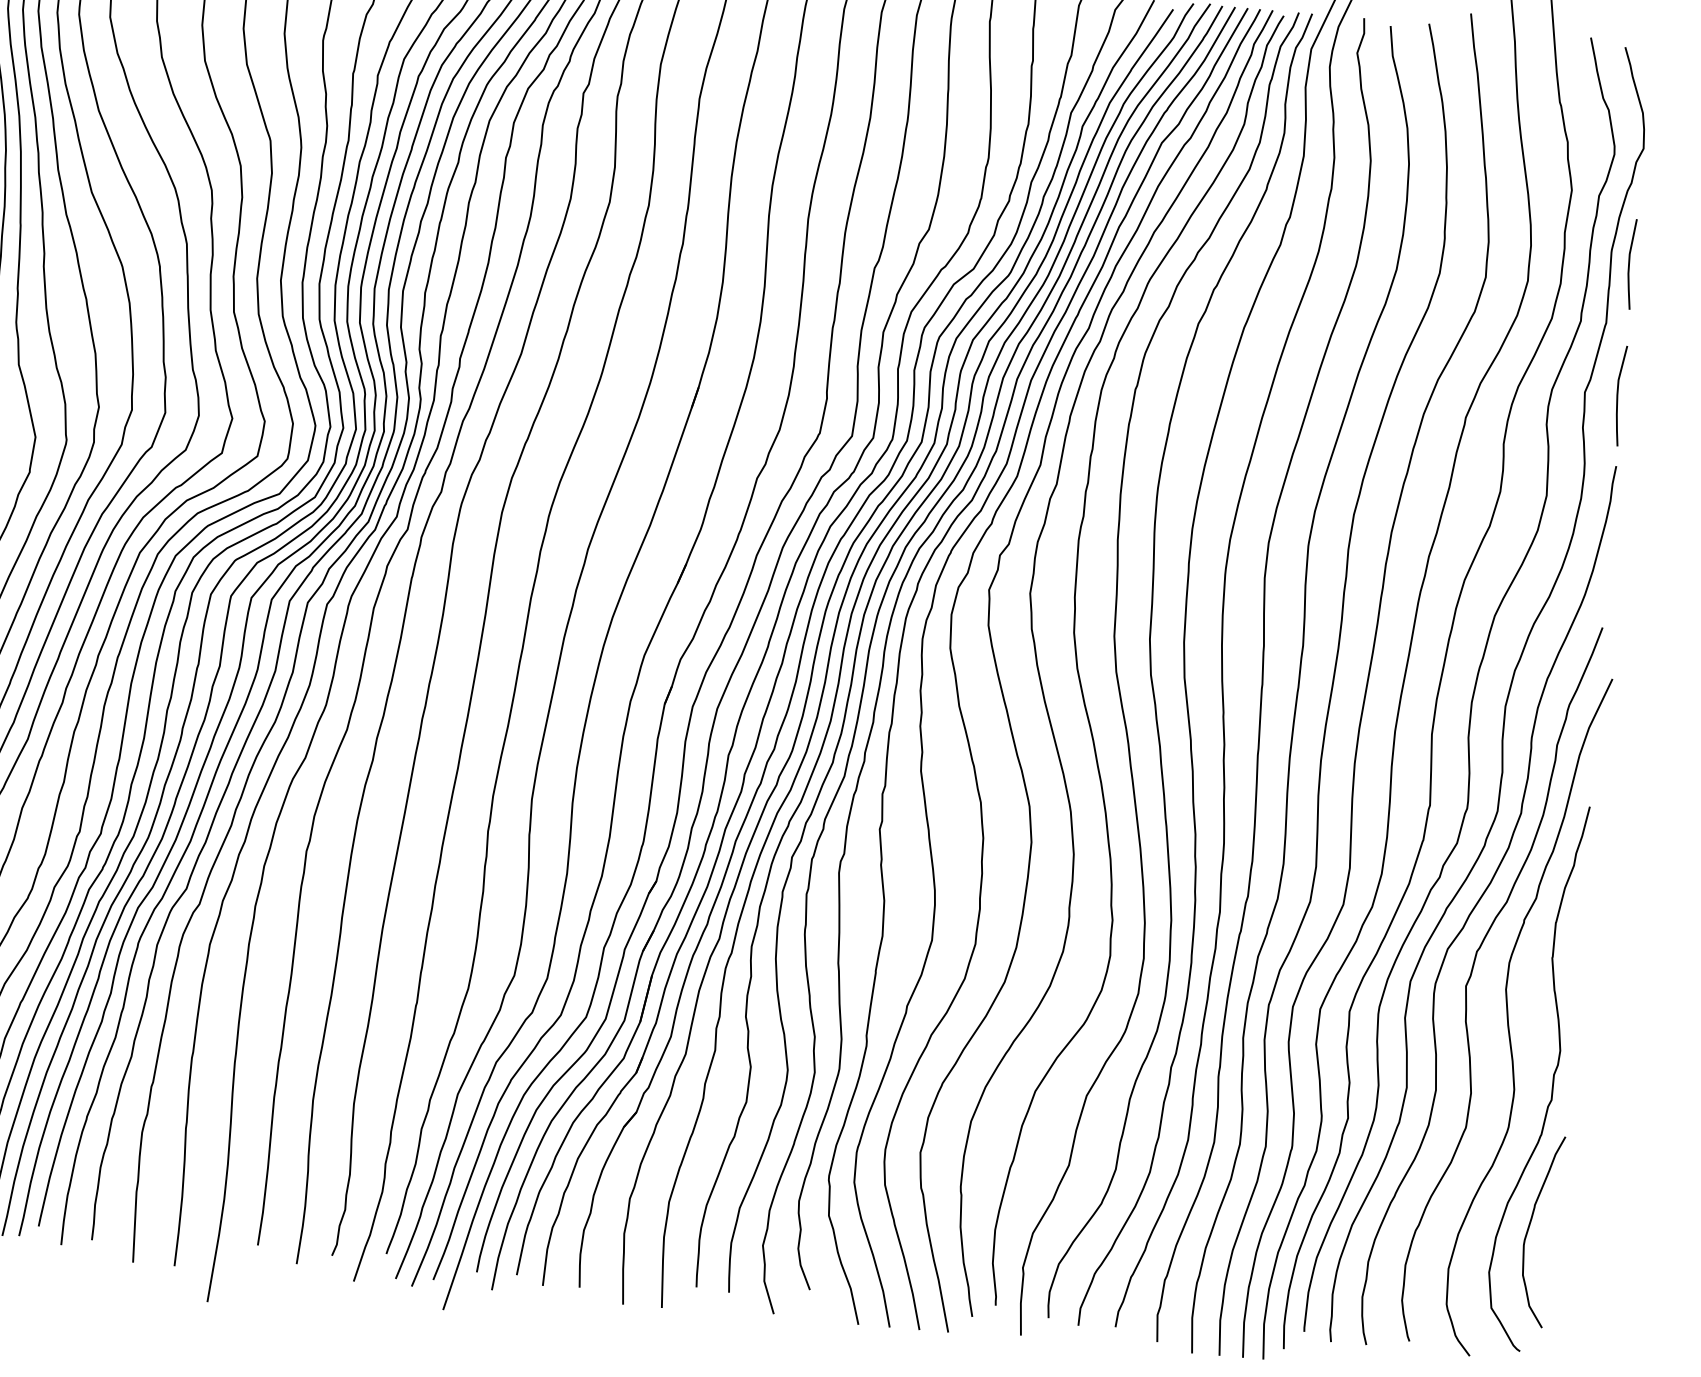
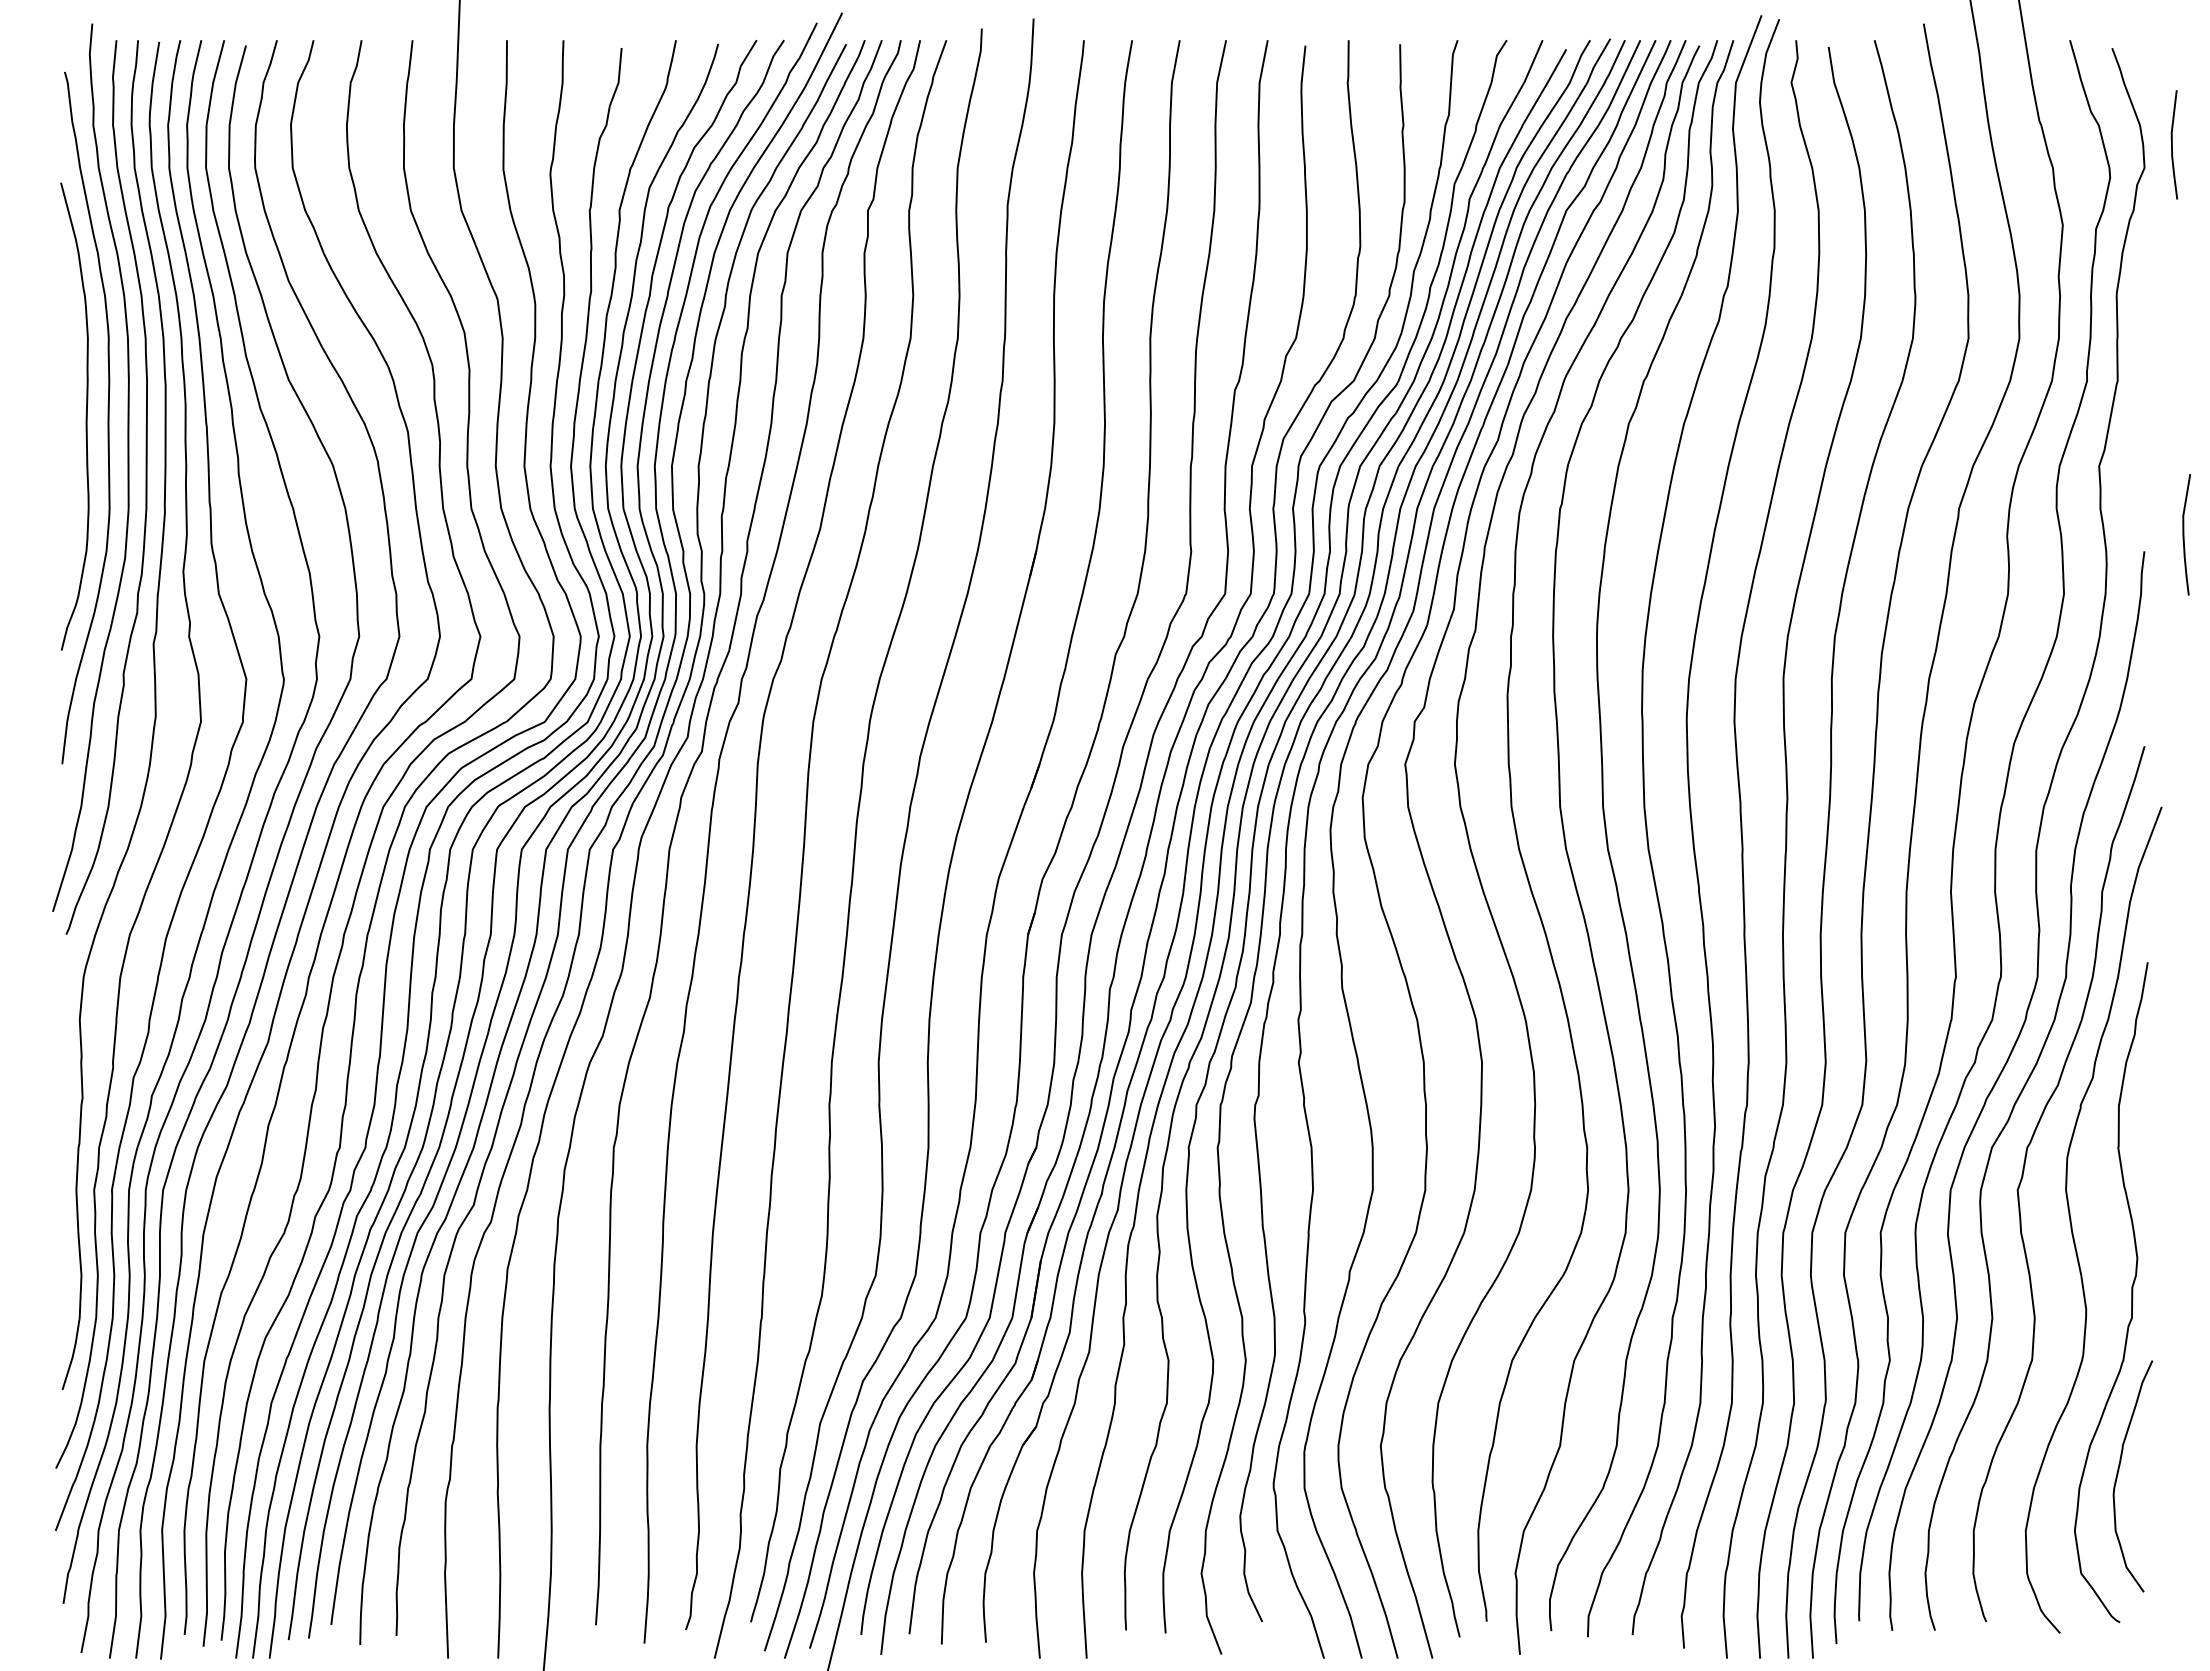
line: (1629, 263) -> (2172, 144), moved
curve: (1618, 395) -> (2184, 534), moved

